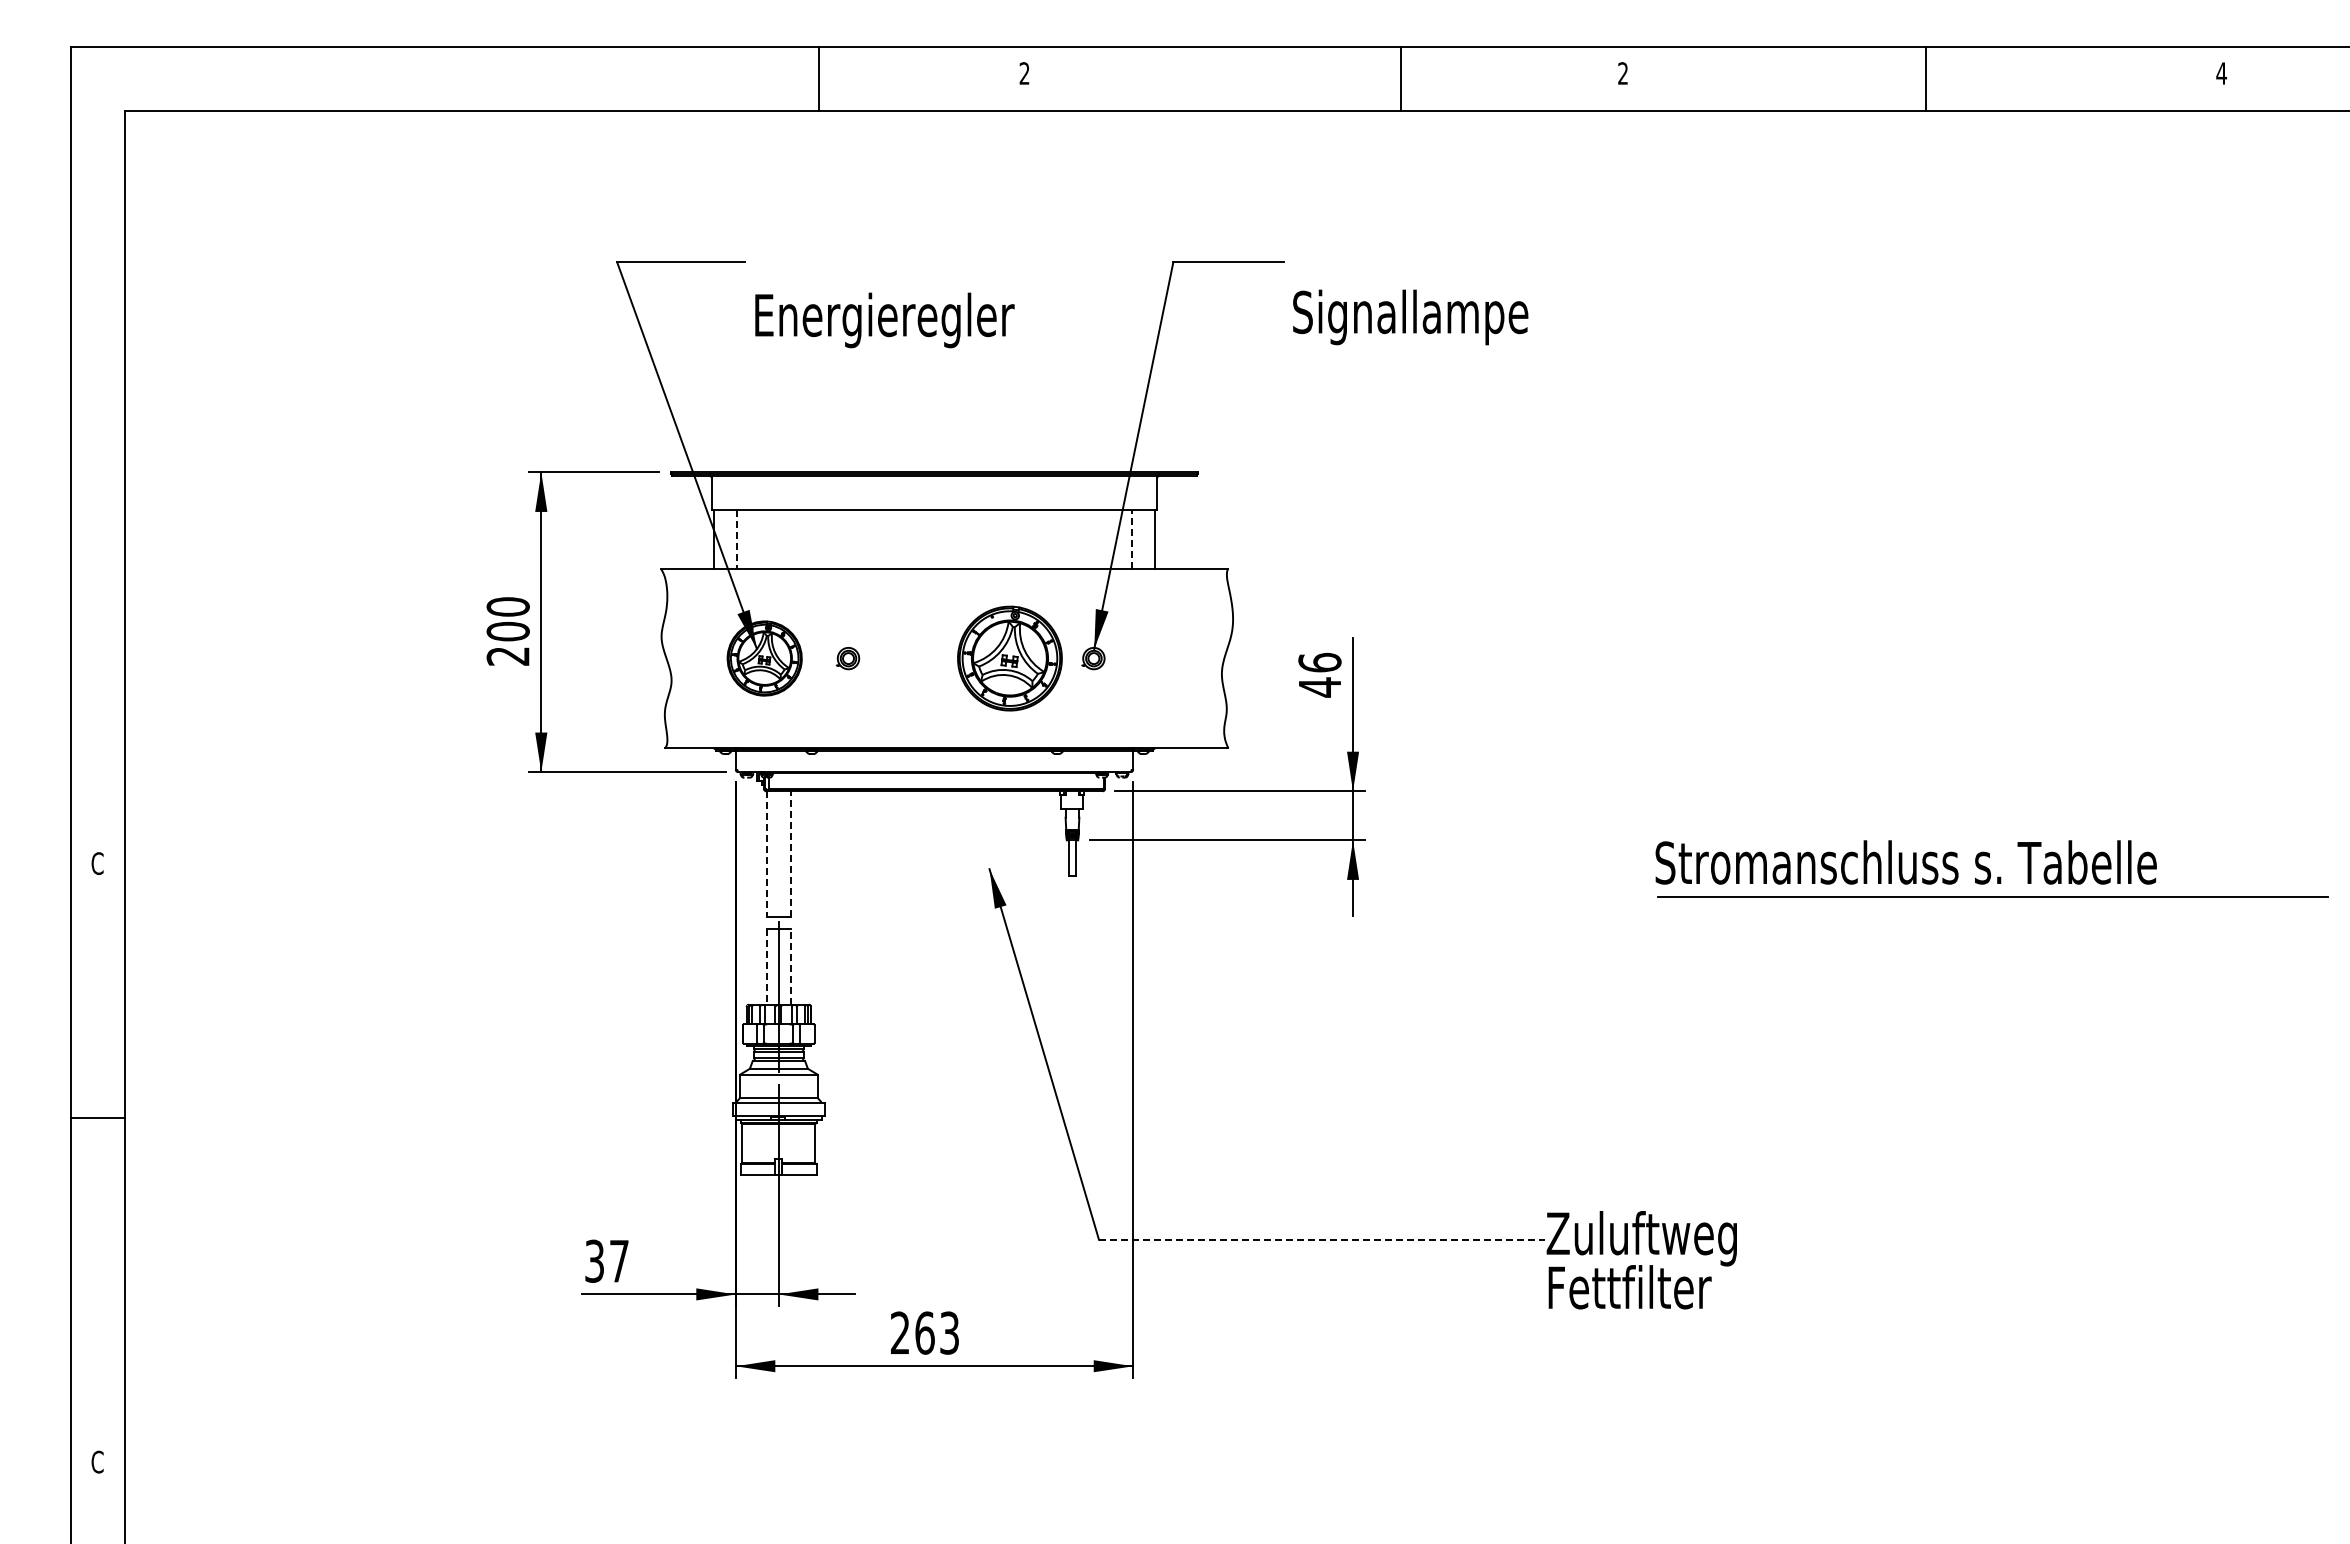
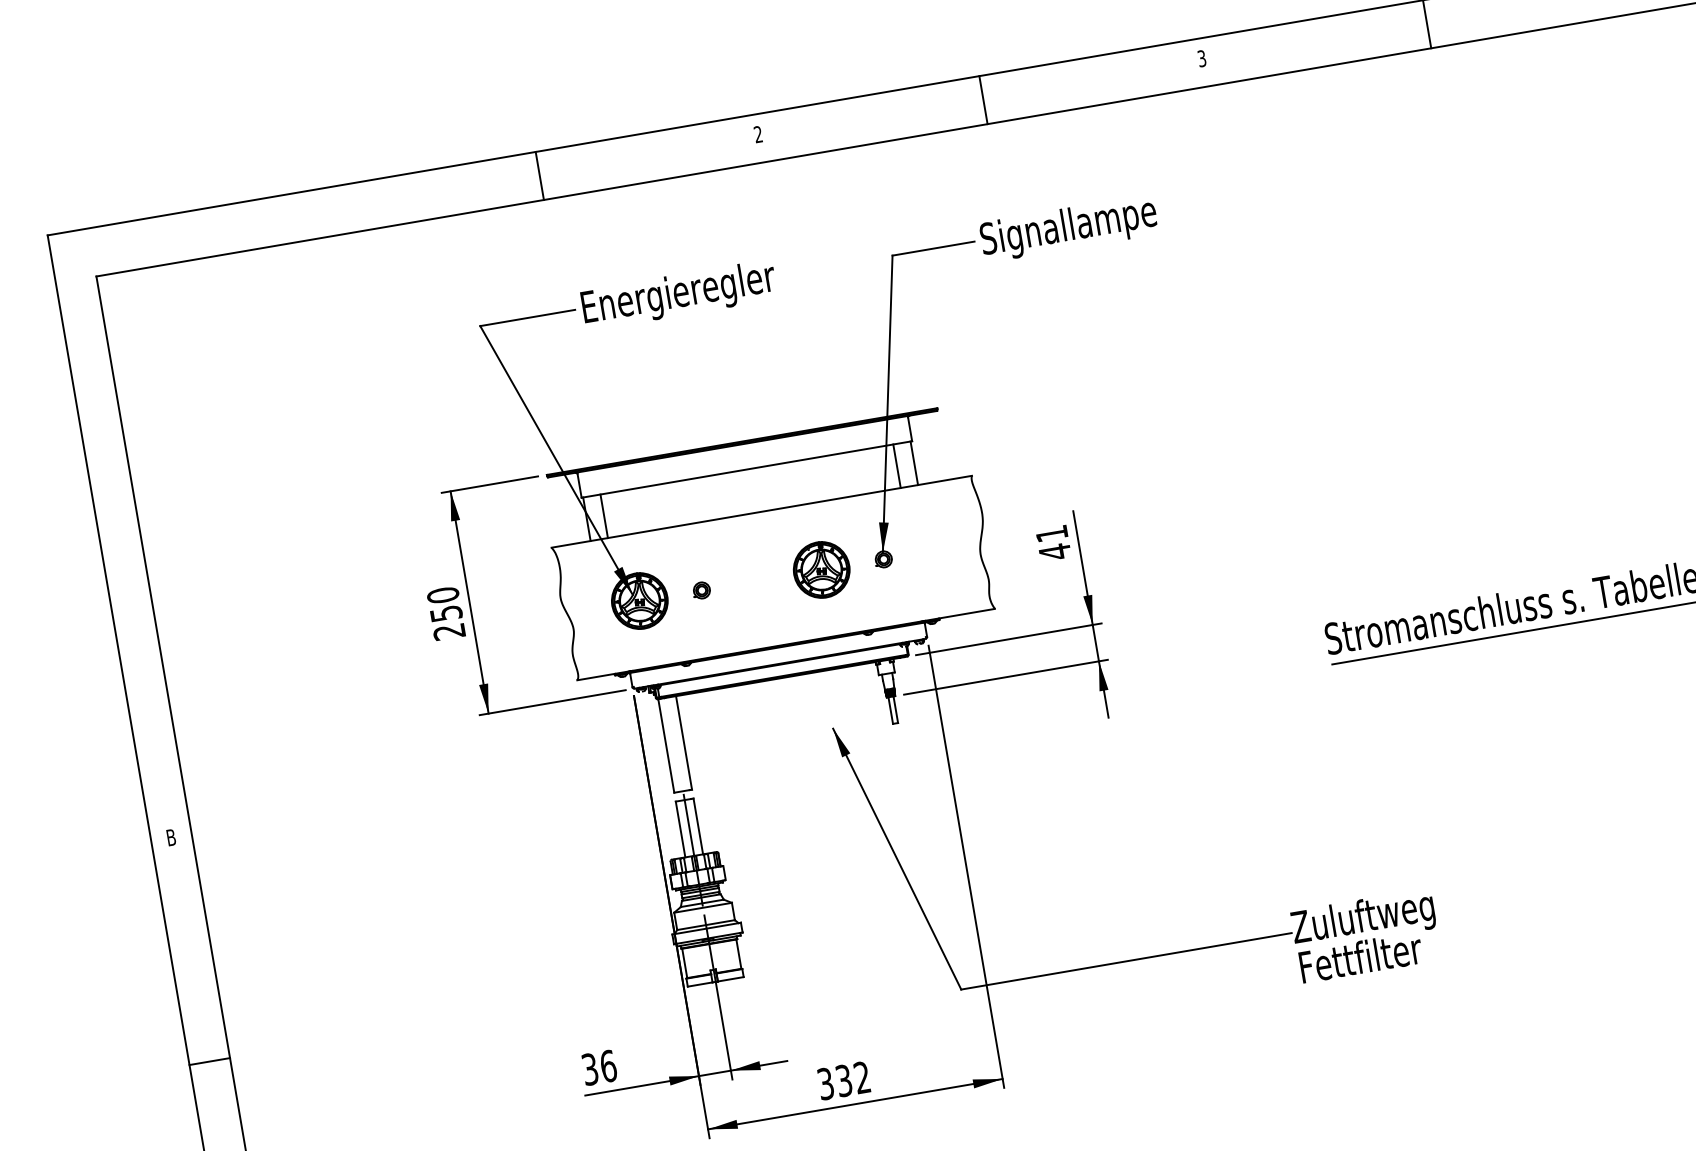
text: (1622, 73) -> (1201, 58), 2 -> 3
line: (818, 78) -> (539, 175), moved
line: (1401, 78) -> (983, 99), moved
text: (1410, 317) -> (1068, 228), moved
text: (884, 320) -> (678, 295), moved
line: (1132, 538) -> (897, 465), dashed -> solid
line: (737, 539) -> (604, 516), dashed -> solid
text: (507, 631) -> (445, 613), 200 -> 250
part: (1010, 658) -> (822, 569), size x0.71
text: (1319, 662) -> (1051, 533), 46 -> 41
line: (790, 853) -> (683, 742), dashed -> solid
line: (766, 854) -> (665, 746), dashed -> solid
text: (97, 863) -> (171, 837), C -> B
line: (766, 967) -> (680, 829), dashed -> solid
line: (790, 967) -> (698, 826), dashed -> solid
line: (97, 1117) -> (209, 1061), moved
line: (1321, 1239) -> (1126, 961), dashed -> solid
text: (619, 1260) -> (608, 1065), 37 -> 36
text: (924, 1332) -> (843, 1080), 263 -> 332

